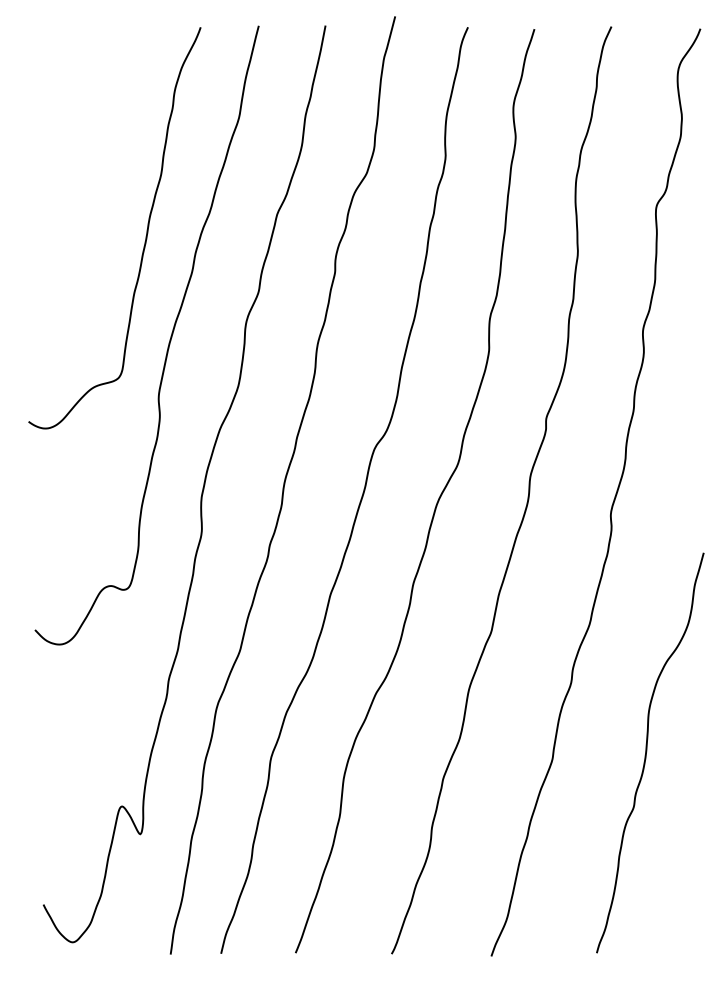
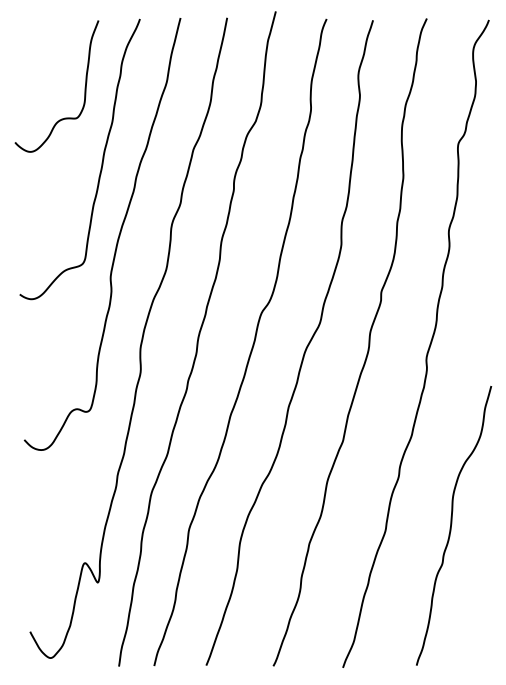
curve: (121, 125) -> (84, 87), added

